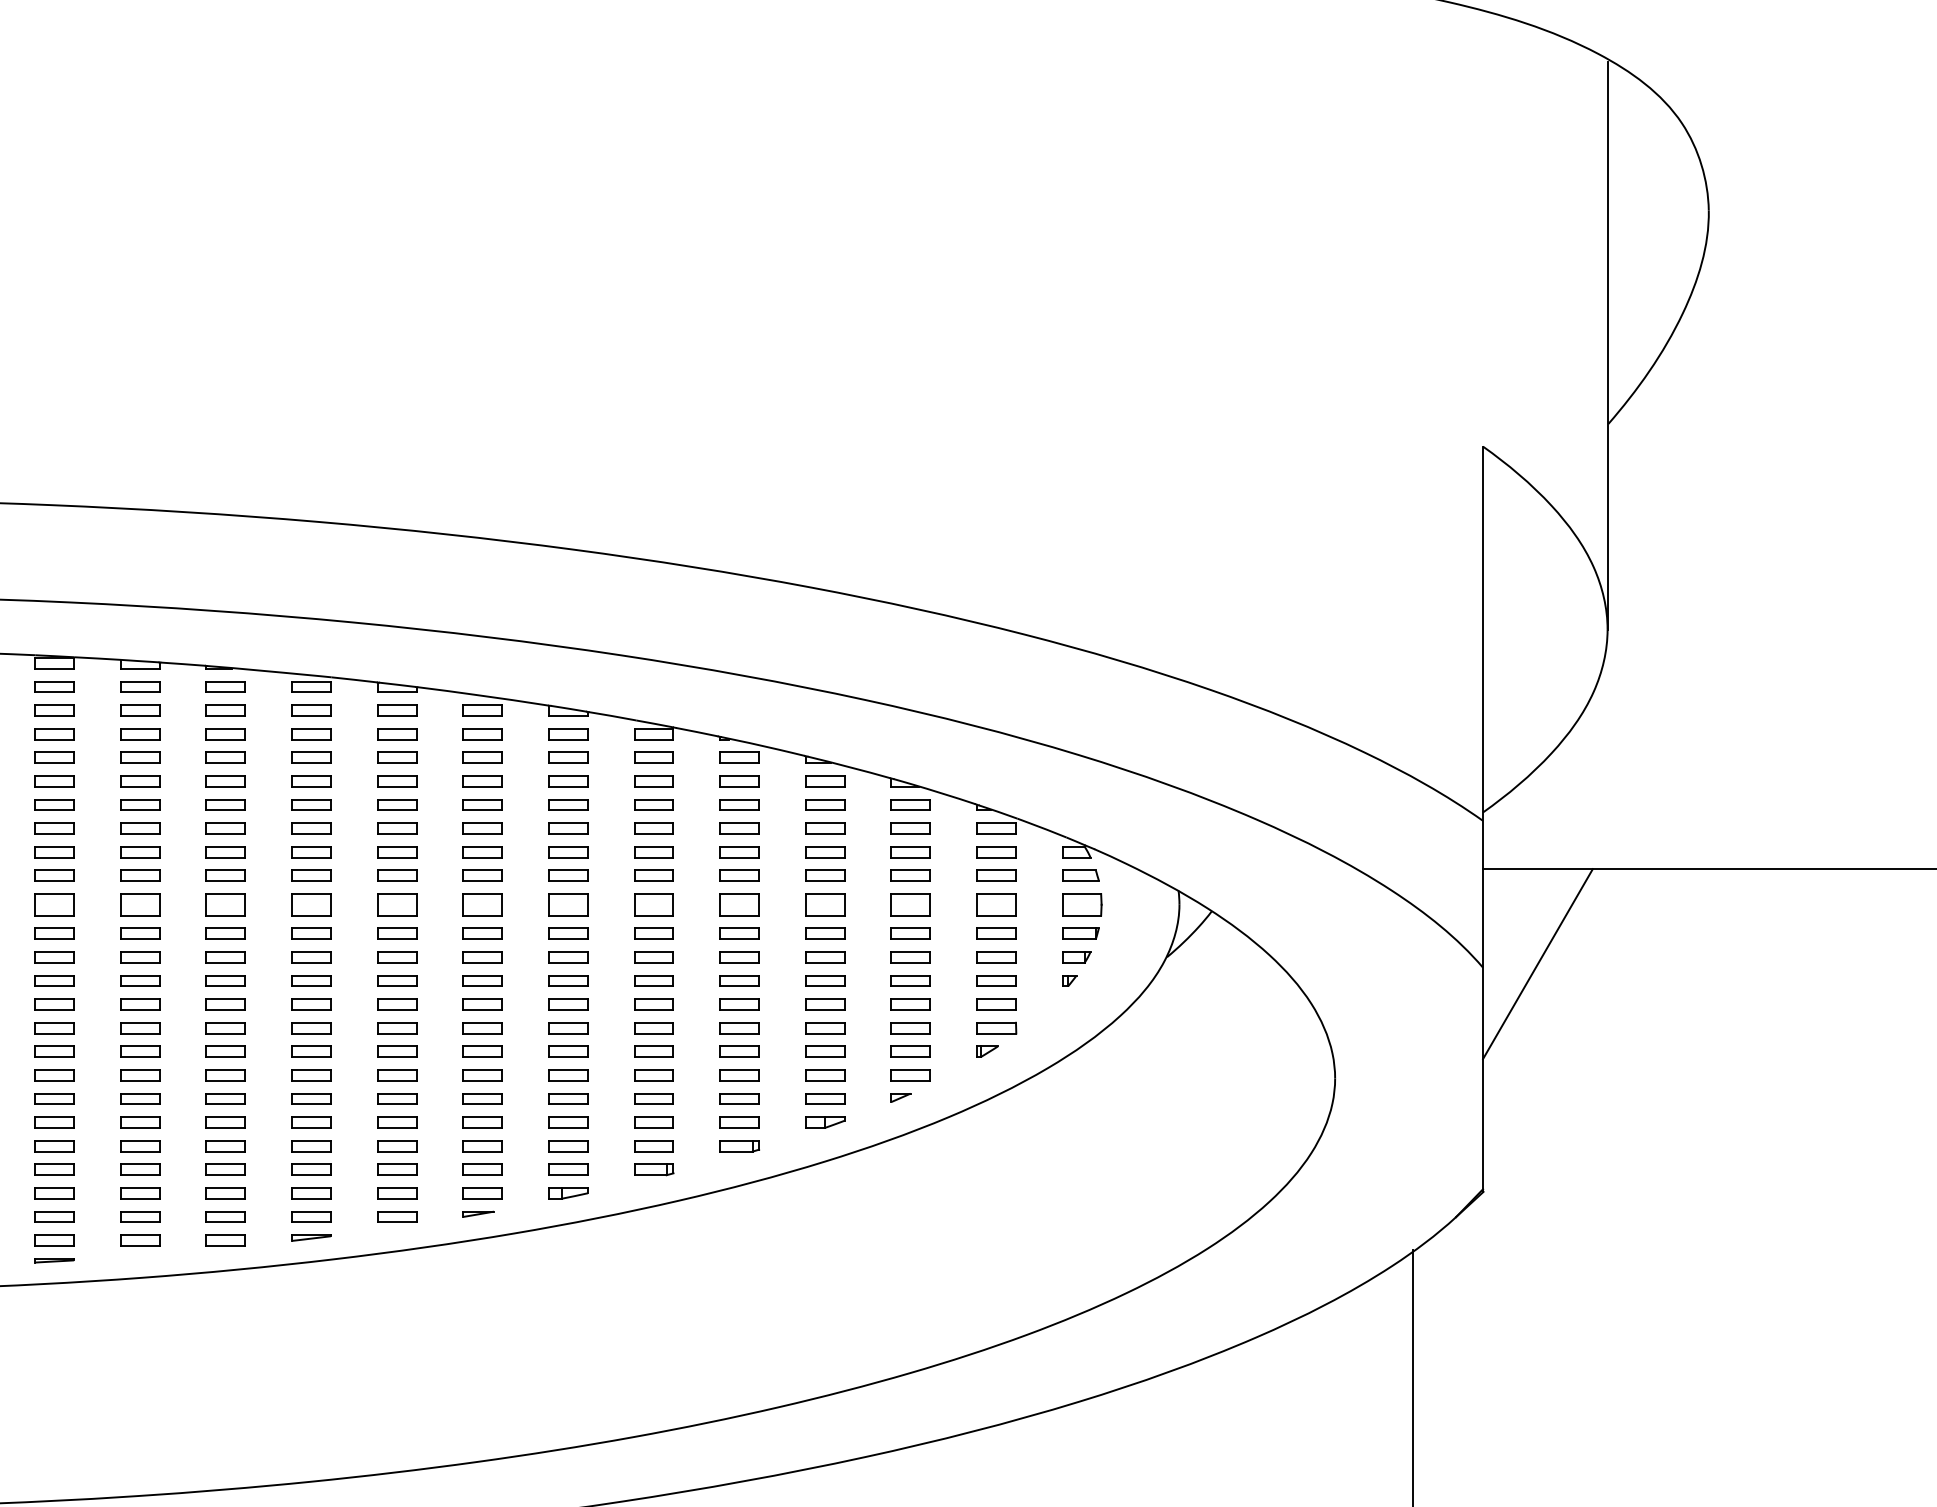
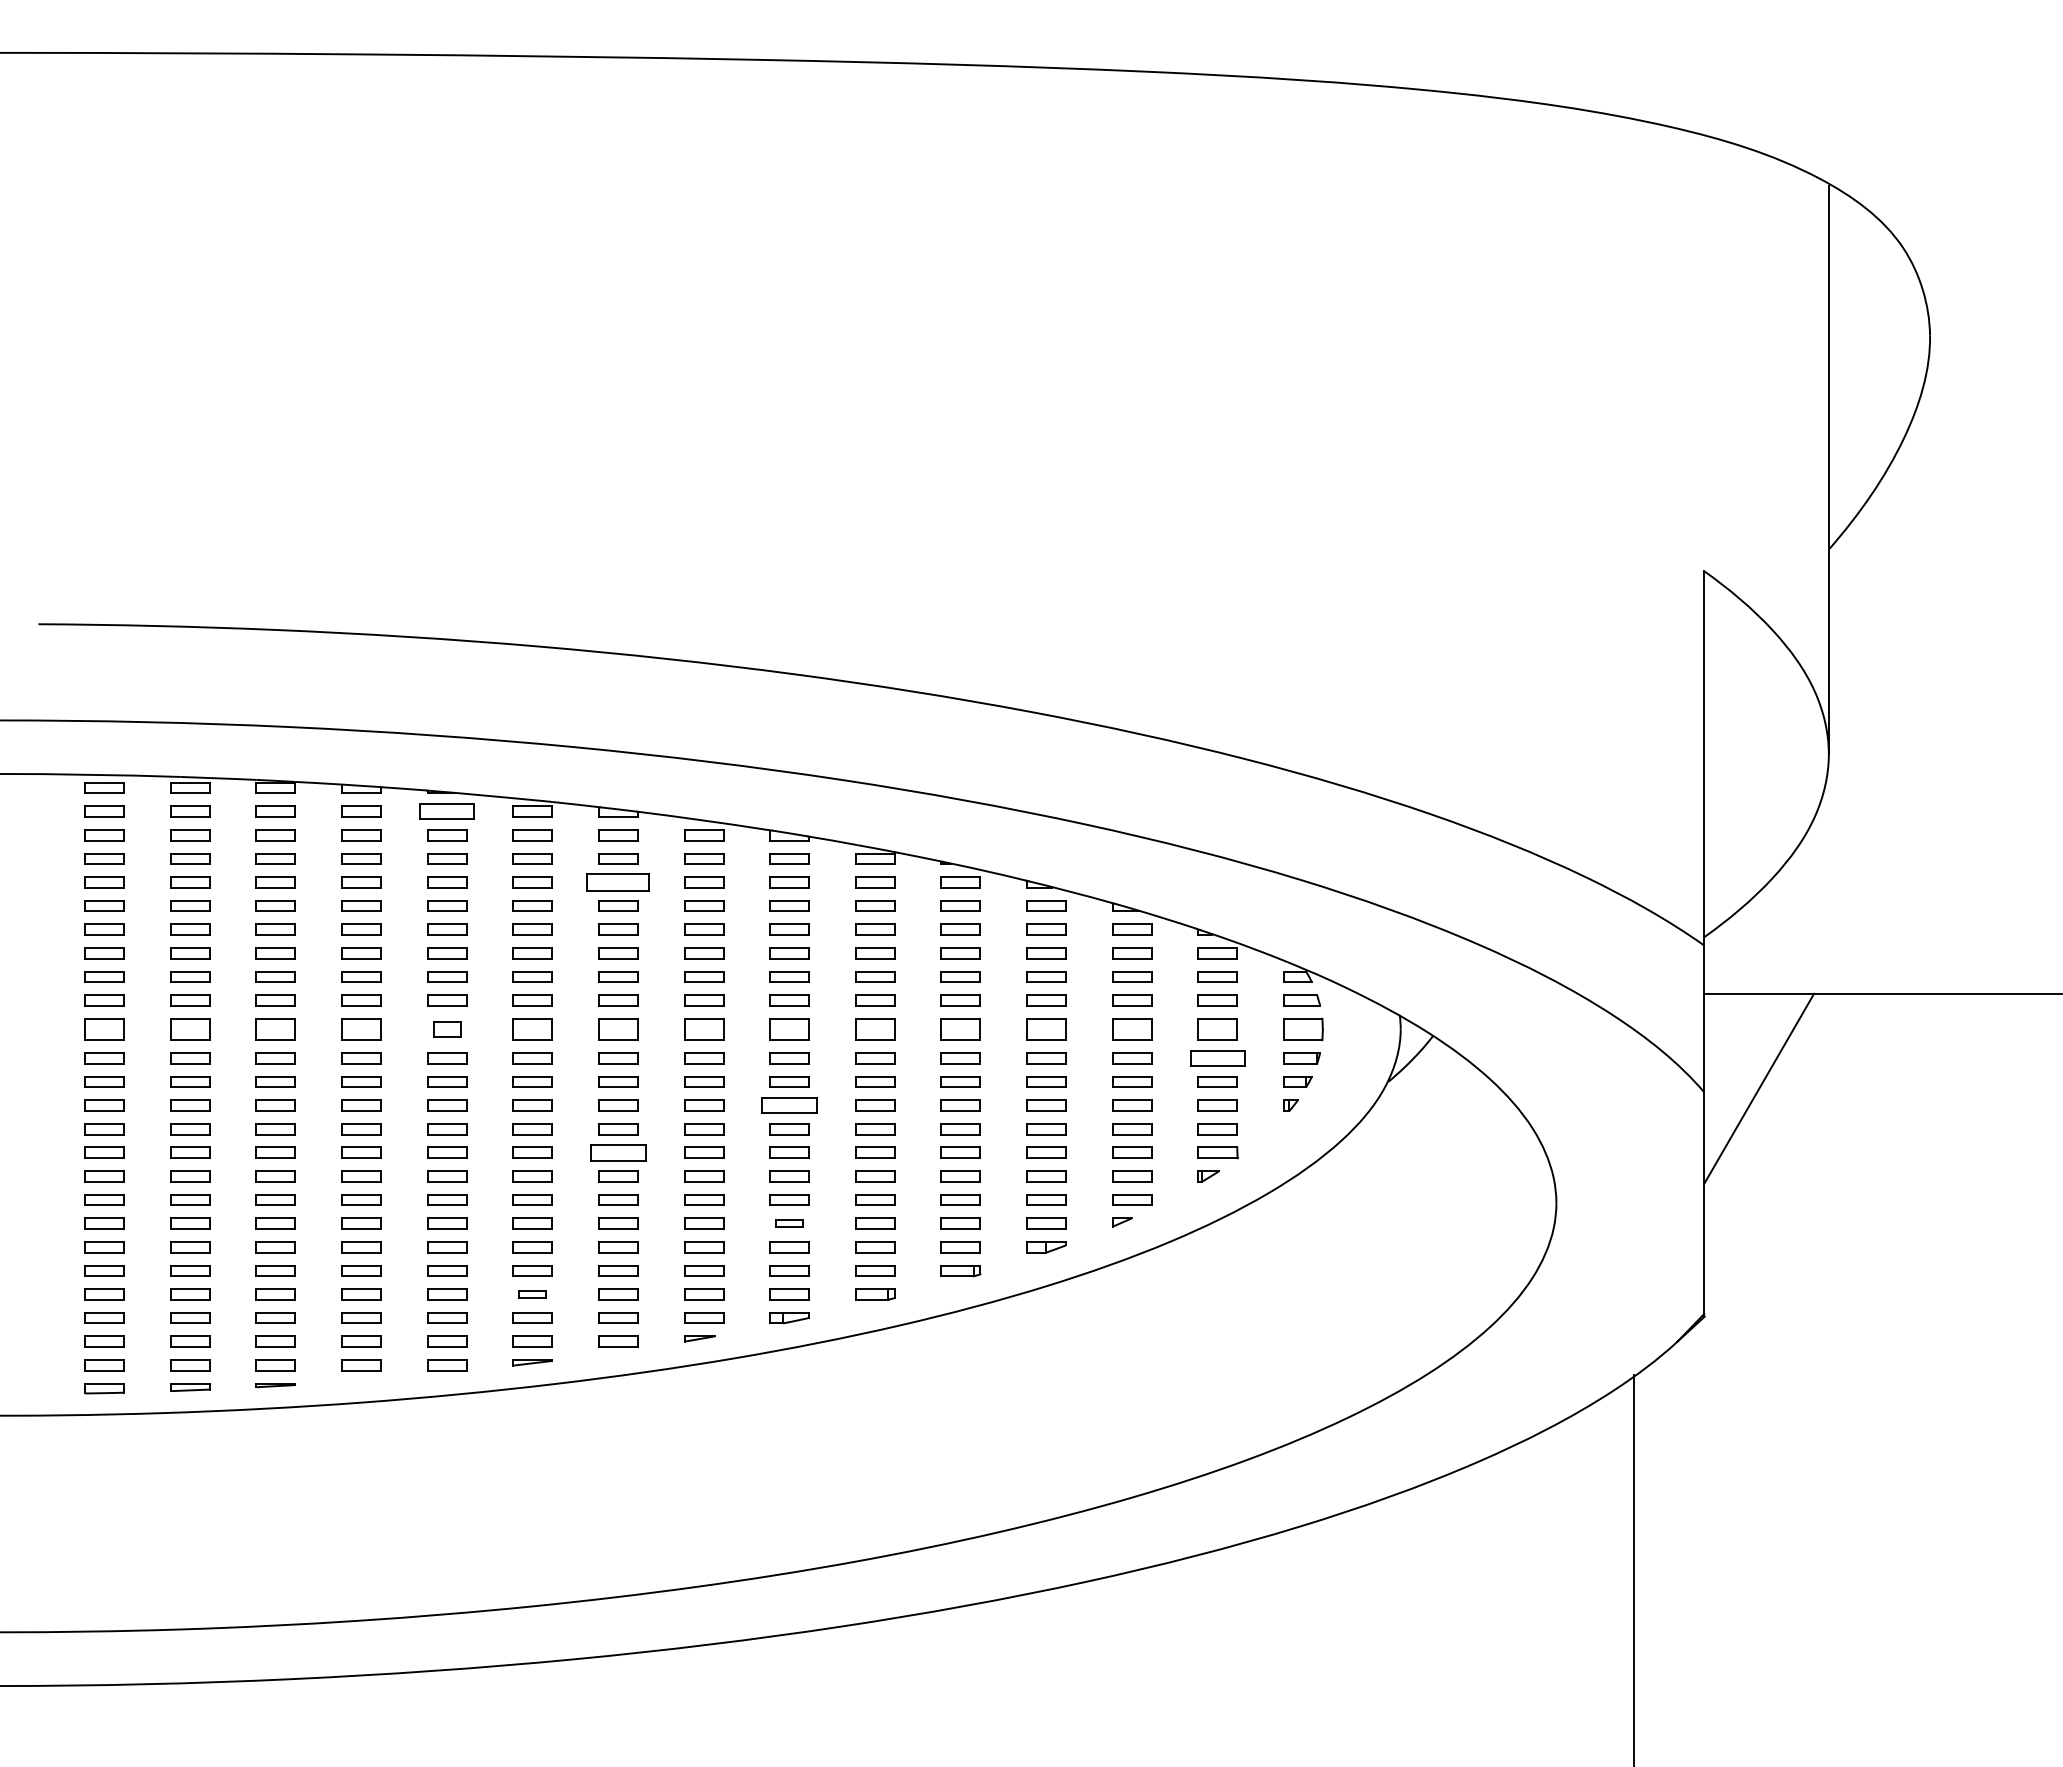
part: (226, 686) -> (447, 811), size x1.4
part: (397, 757) -> (618, 882), size x1.6
part: (226, 904) -> (447, 1029), size x0.7
part: (996, 933) -> (1217, 1058), size x1.4
part: (568, 980) -> (789, 1105), size x1.4
part: (397, 1027) -> (618, 1152), size x1.4
part: (568, 1098) -> (789, 1223), size x0.7
part: (311, 1169) -> (532, 1294), size x0.7

